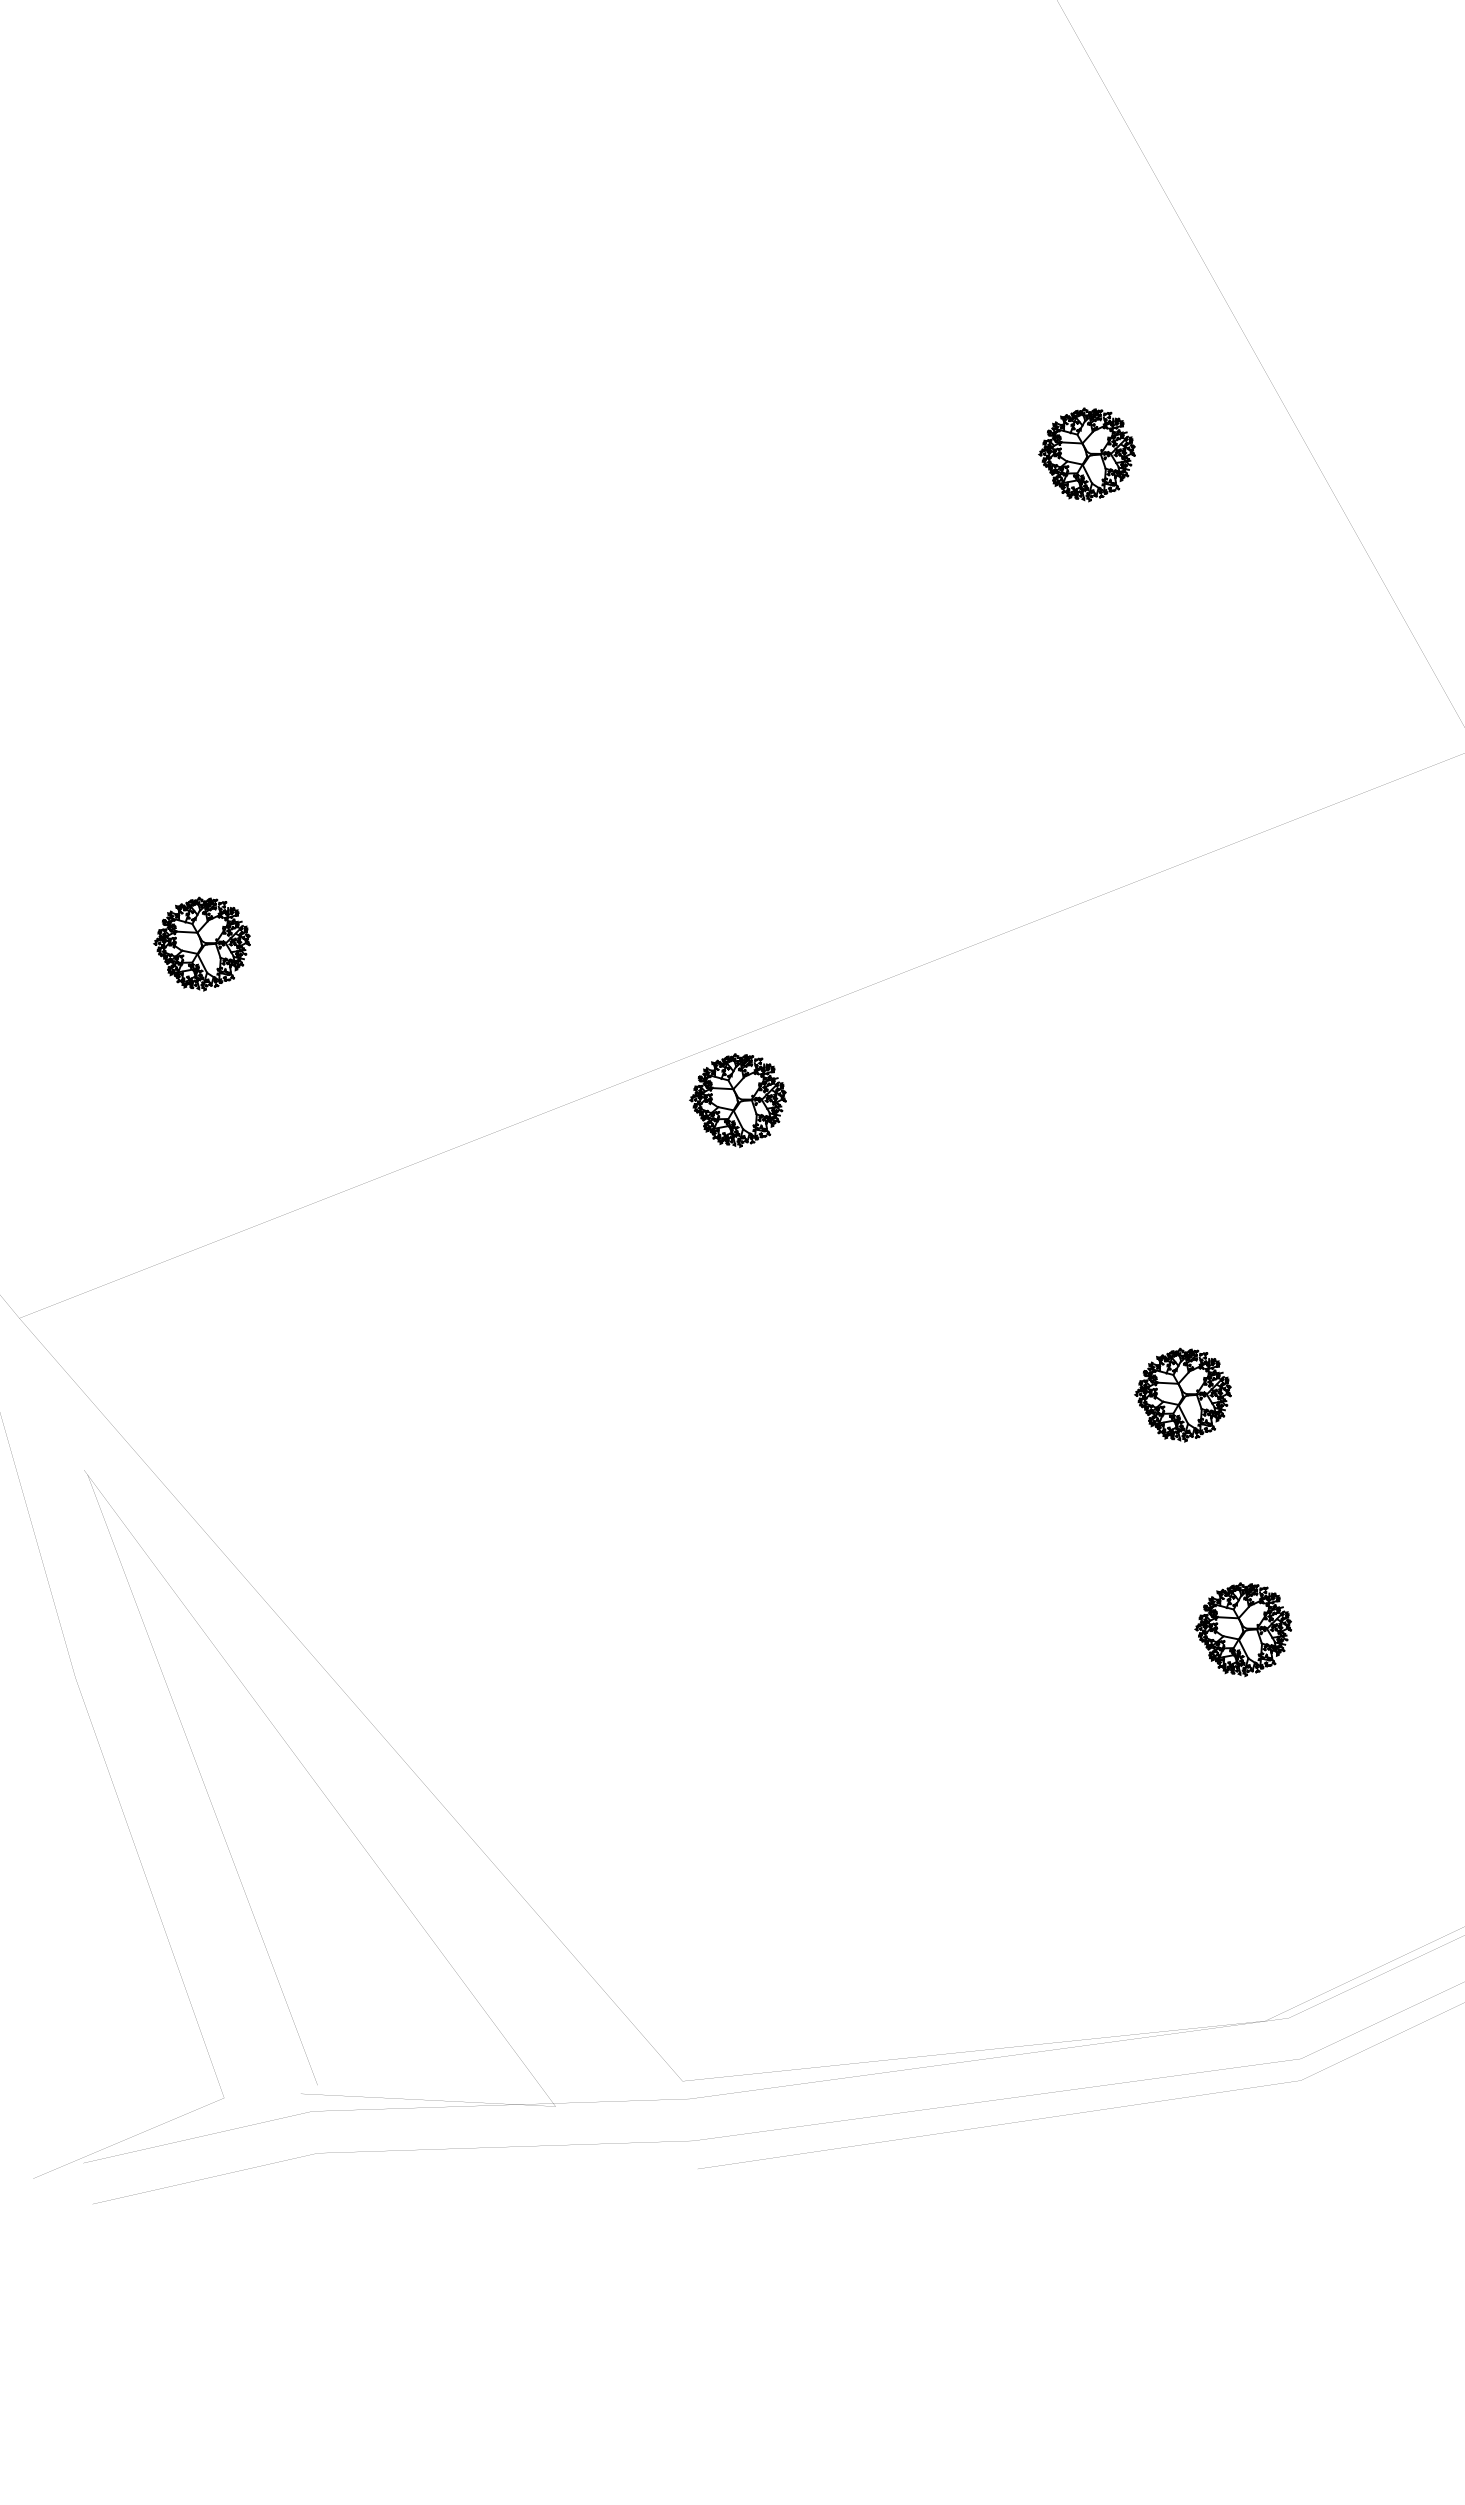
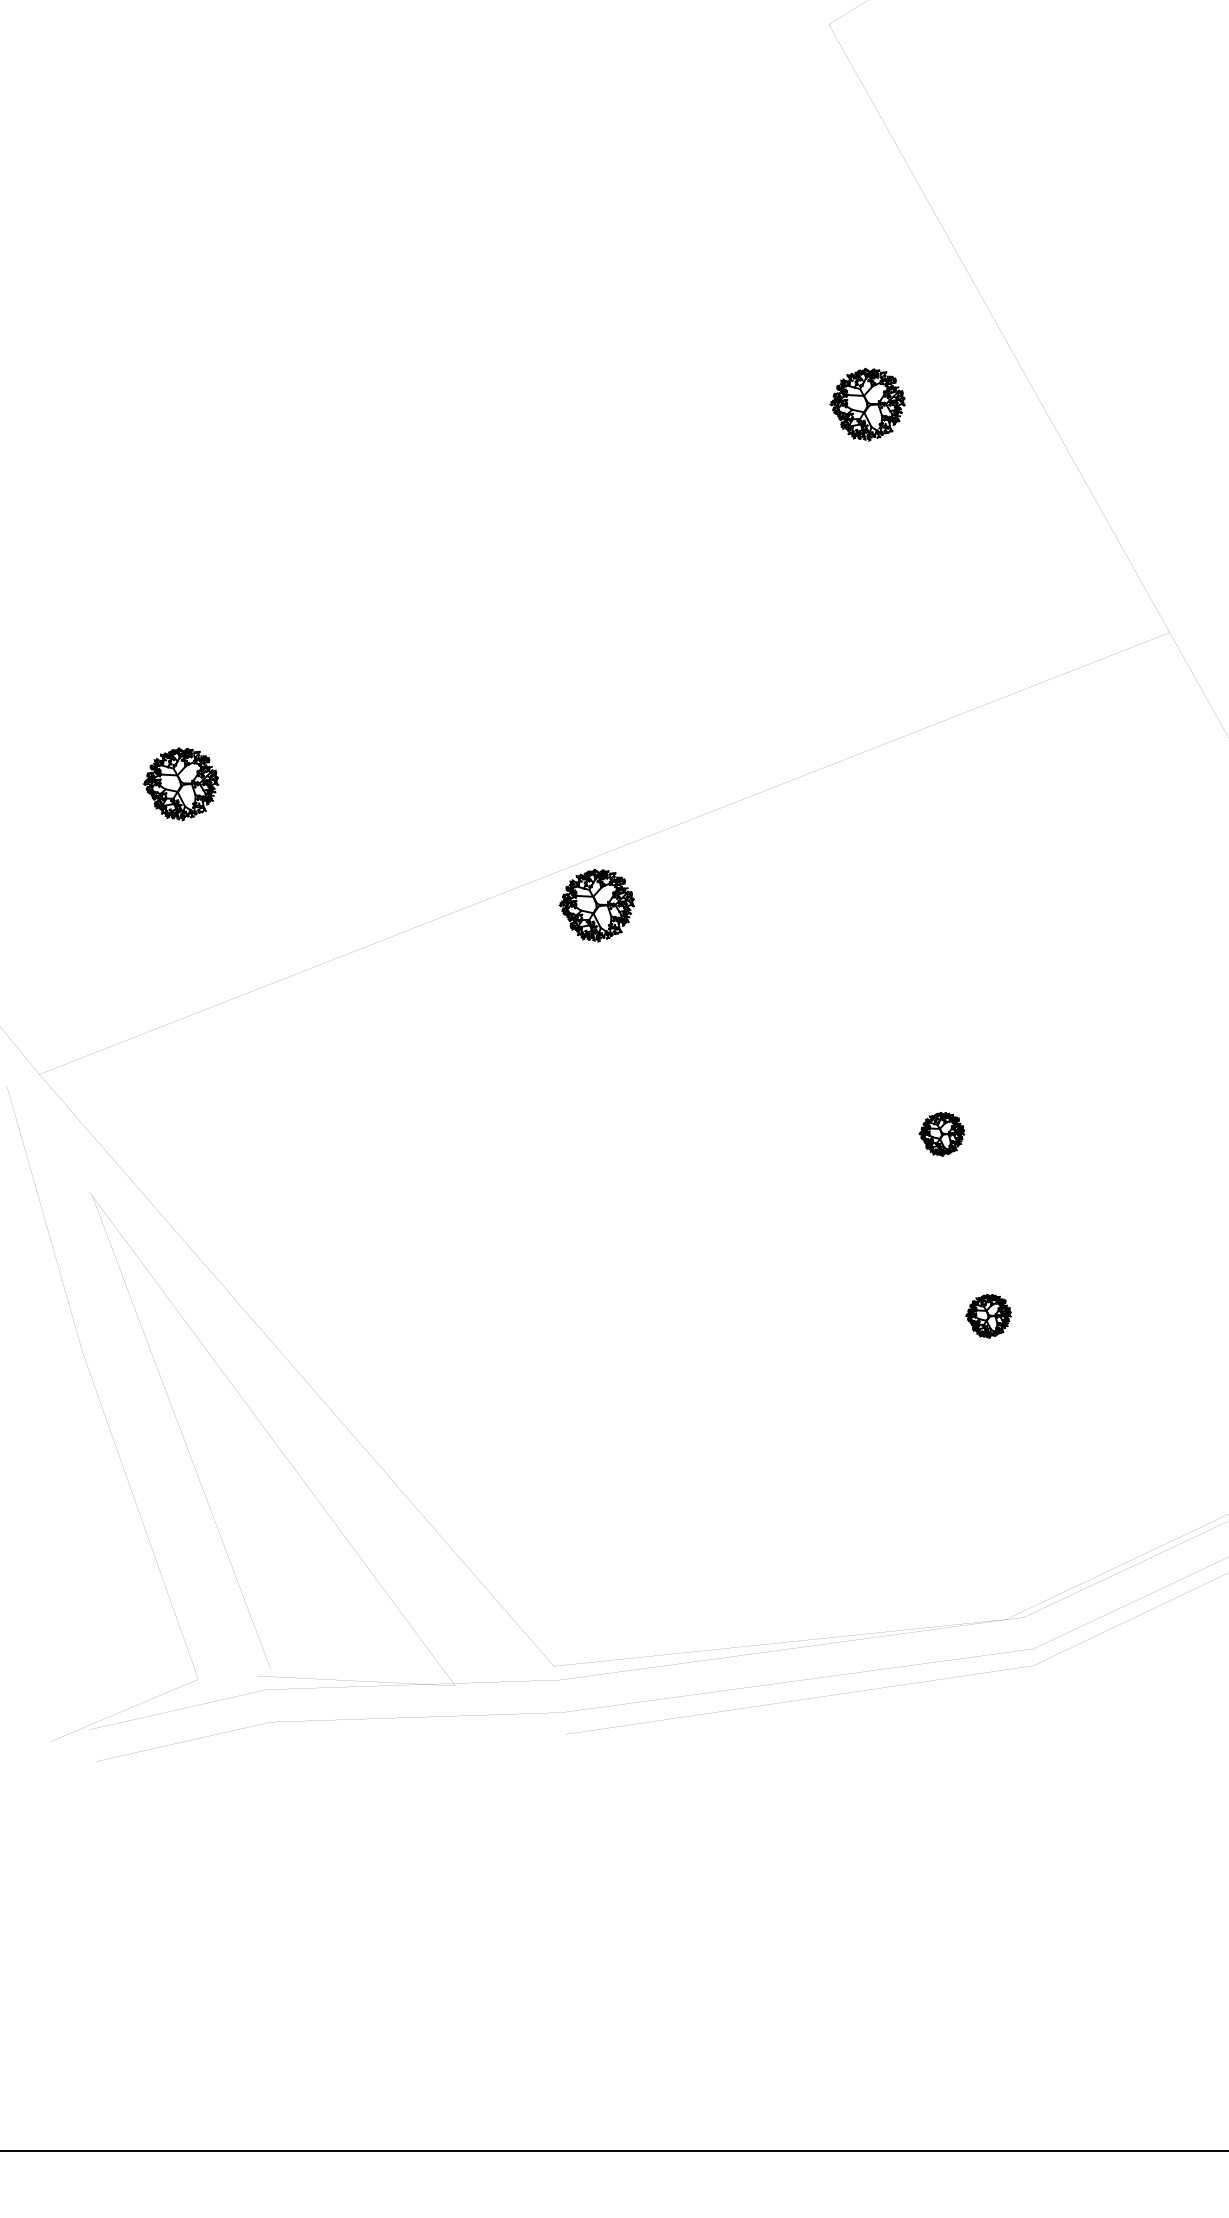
part: (1182, 1395) -> (941, 1134), size x0.6
part: (1242, 1630) -> (988, 1316), size x0.6

